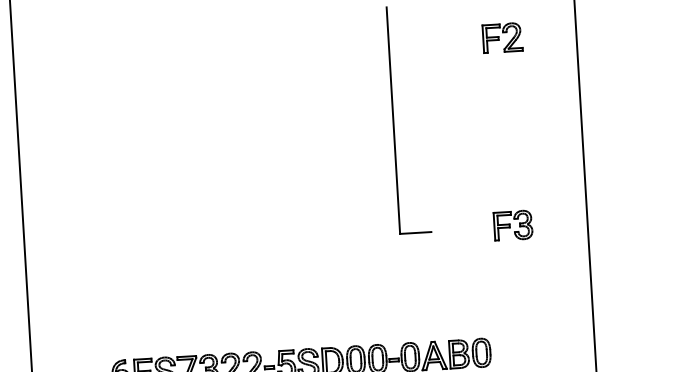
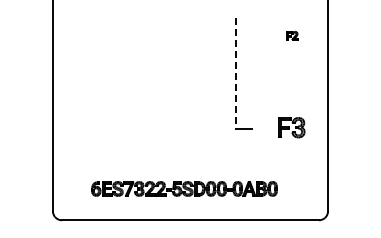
part: (503, 36) -> (292, 35), size x0.6
line: (393, 121) -> (236, 73), solid -> dashed
part: (512, 225) -> (291, 127), size x1.4

